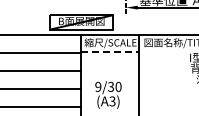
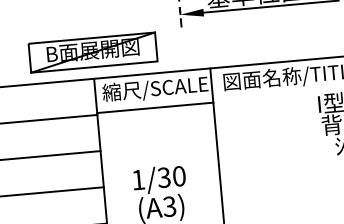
line: (109, 52) -> (154, 108), dashed -> solid
text: (98, 86) -> (138, 179), 9/30 -> 1/30

